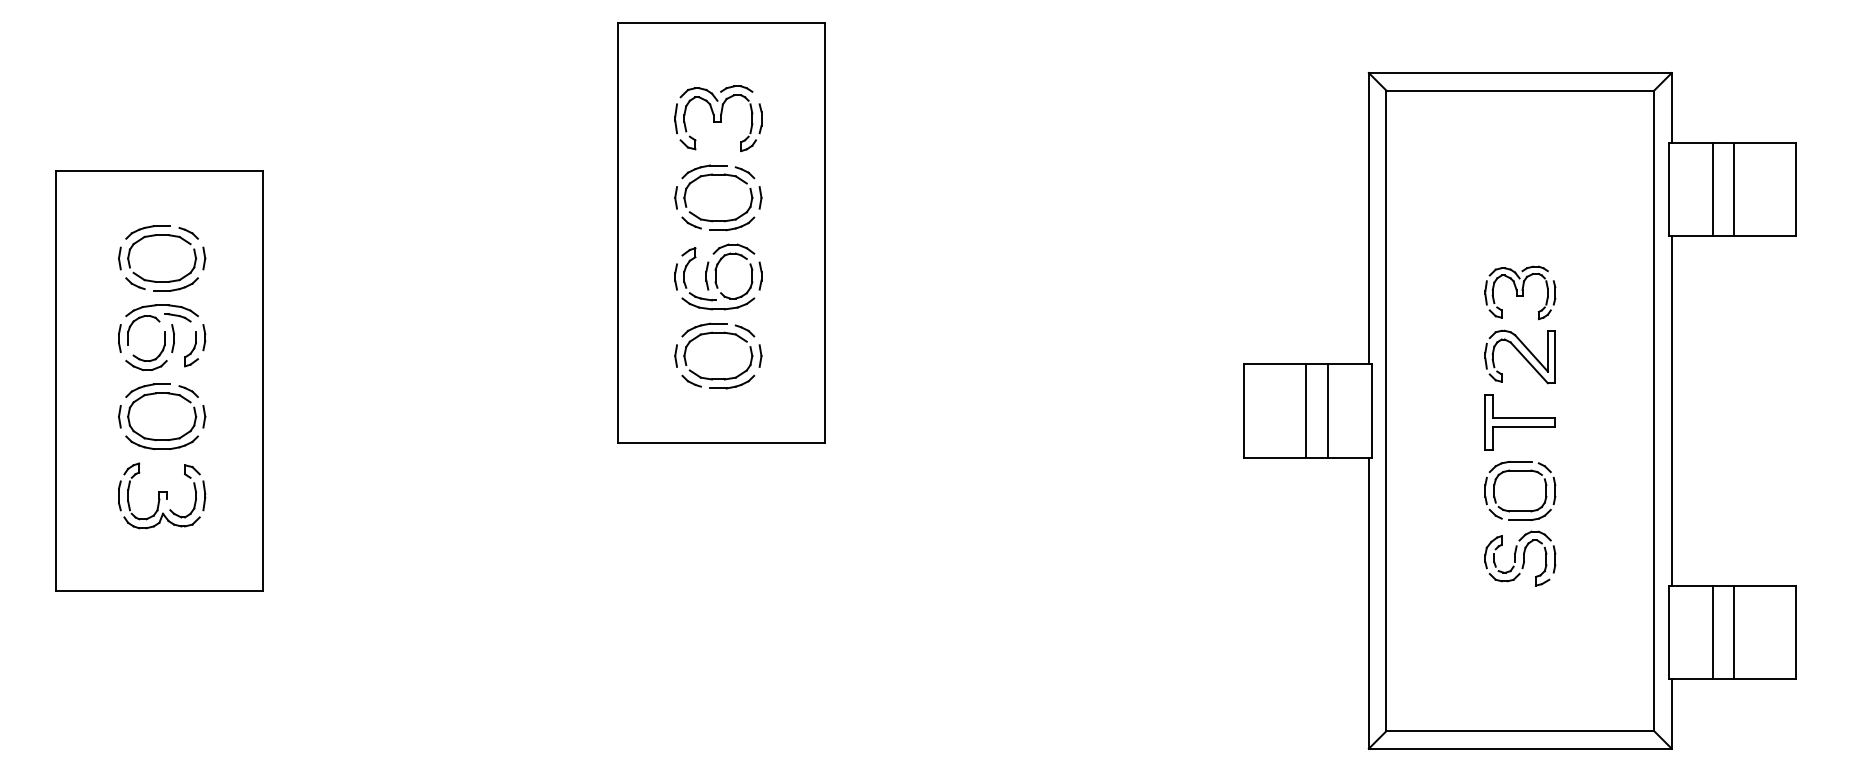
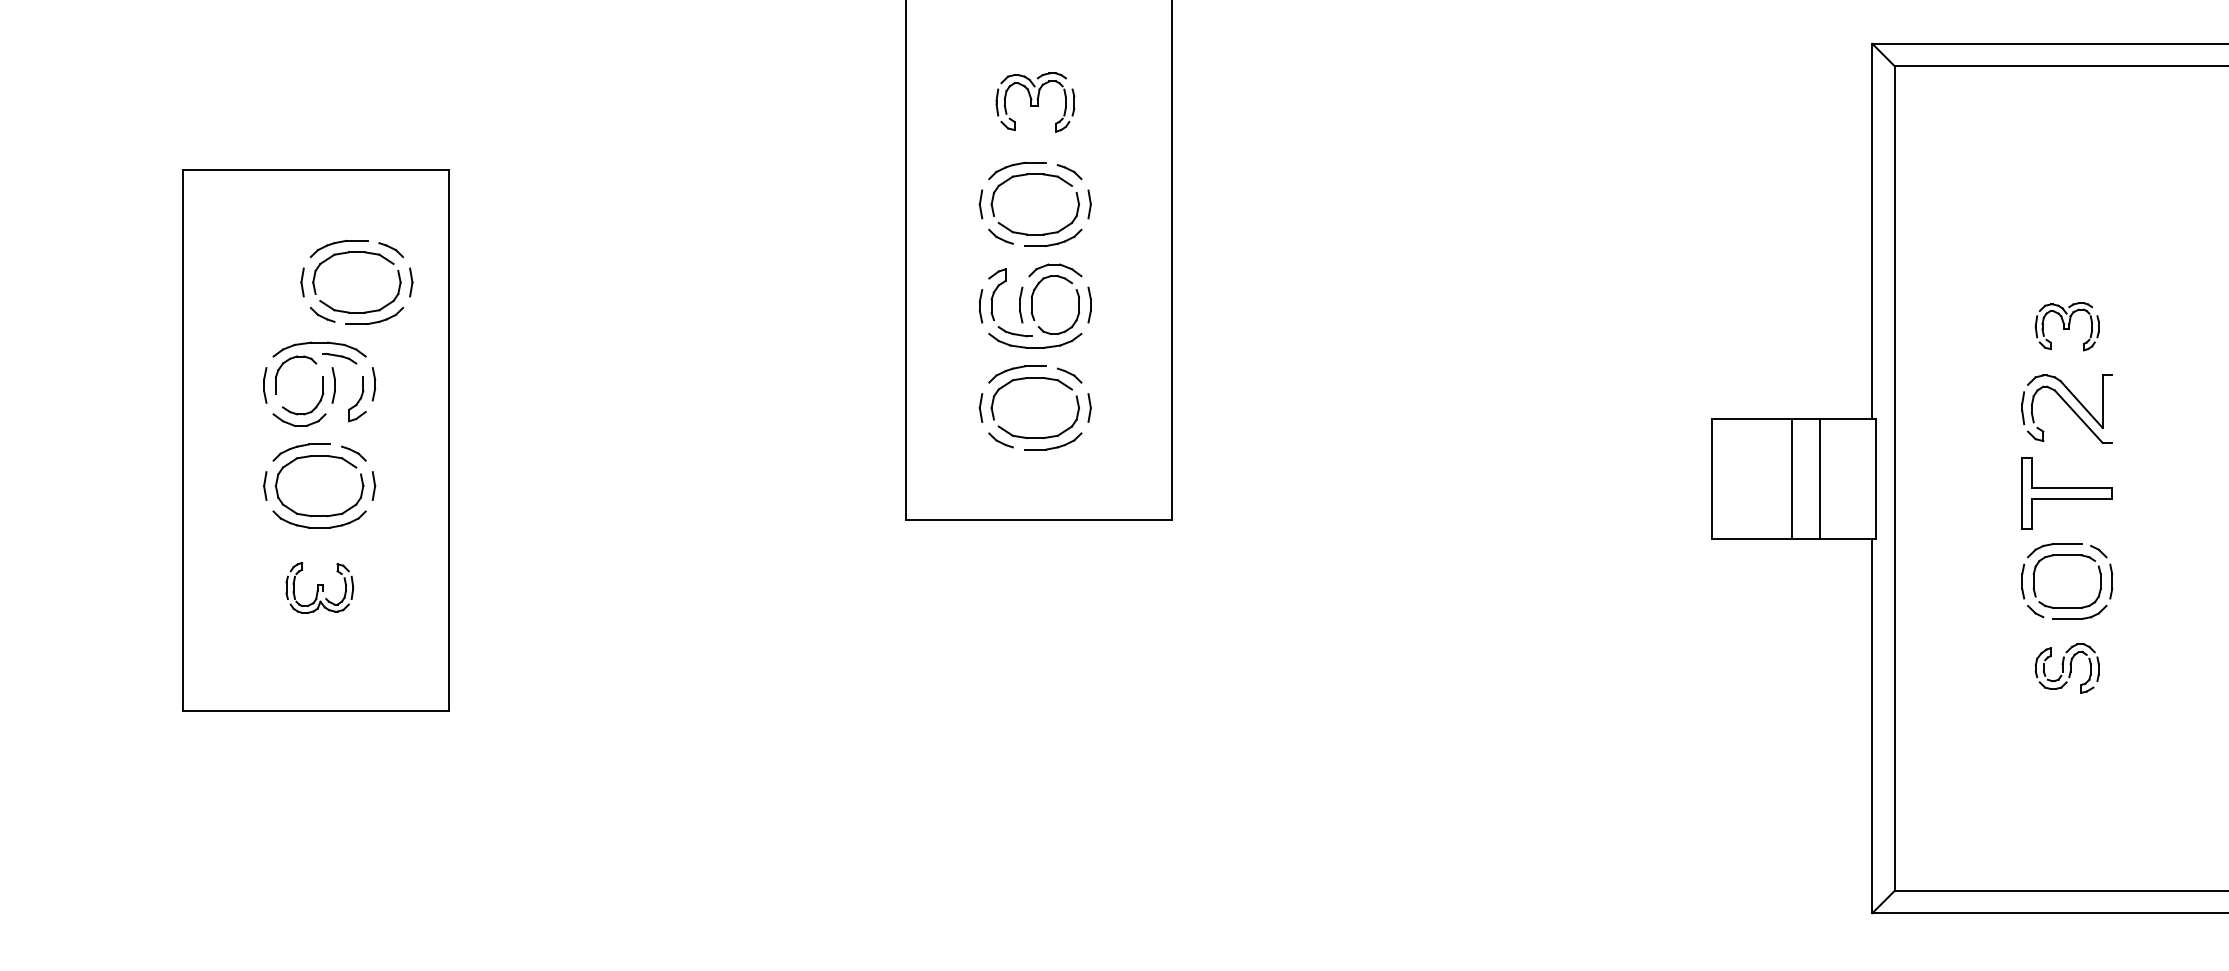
part: (718, 118) -> (1035, 102), size x0.7
part: (162, 235) -> (357, 252), moved
part: (1520, 292) -> (2067, 326), size x0.7
line: (1555, 356) -> (2112, 408), removed
part: (162, 495) -> (320, 587), size x0.6
part: (1520, 558) -> (2067, 668), size x0.7

